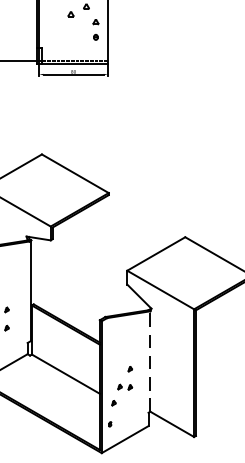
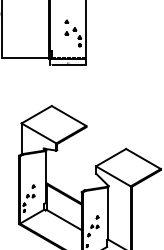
line: (151, 359) -> (108, 212), dashed -> solid

